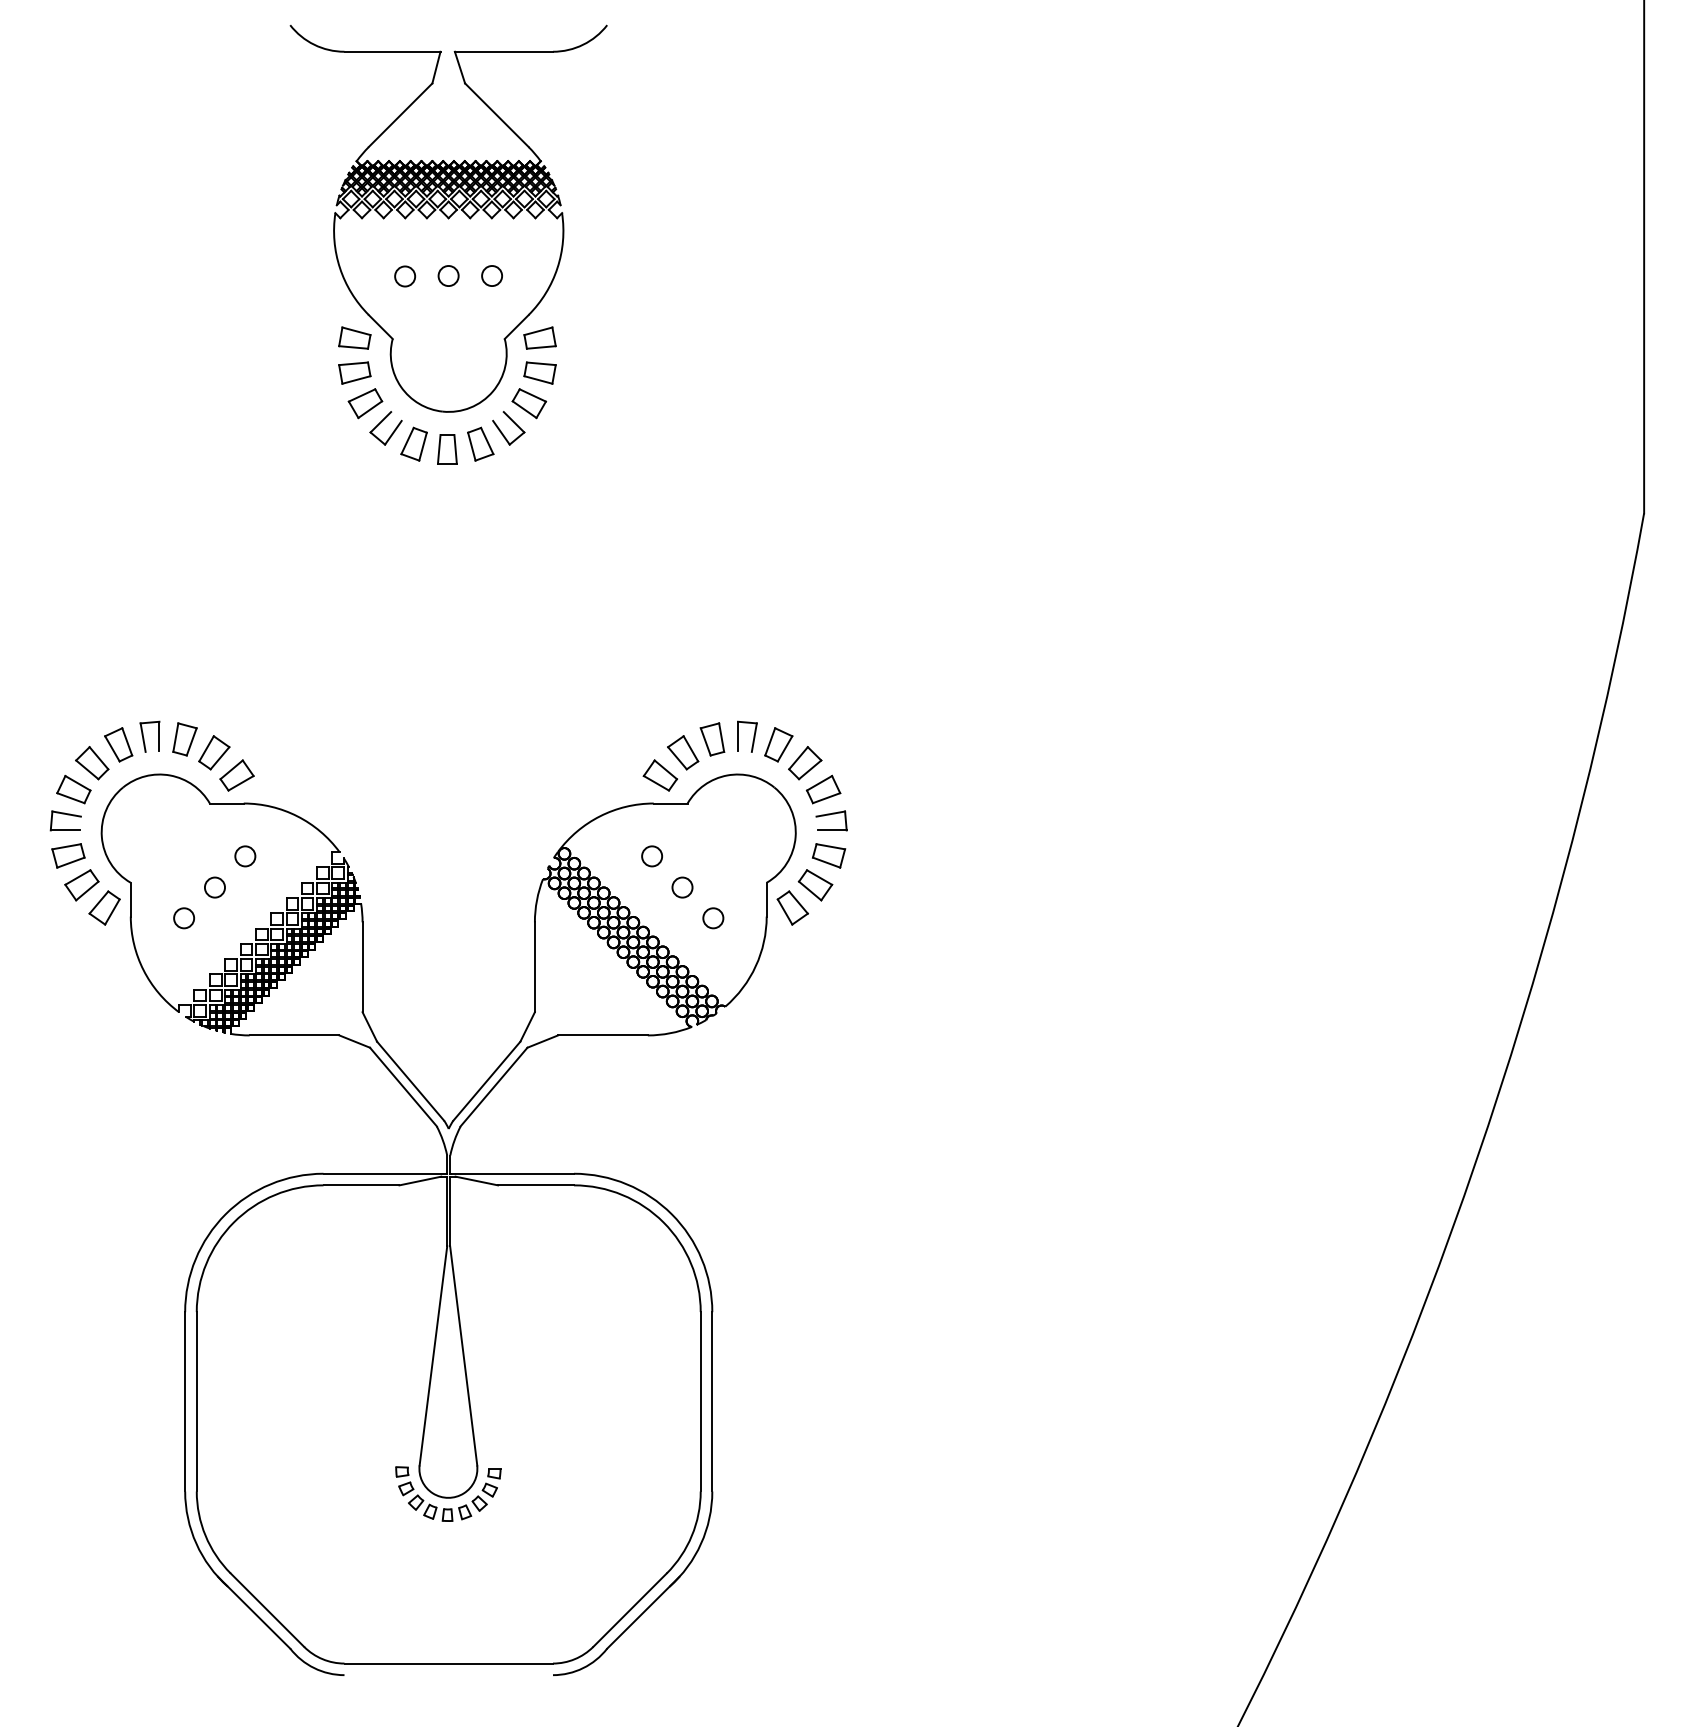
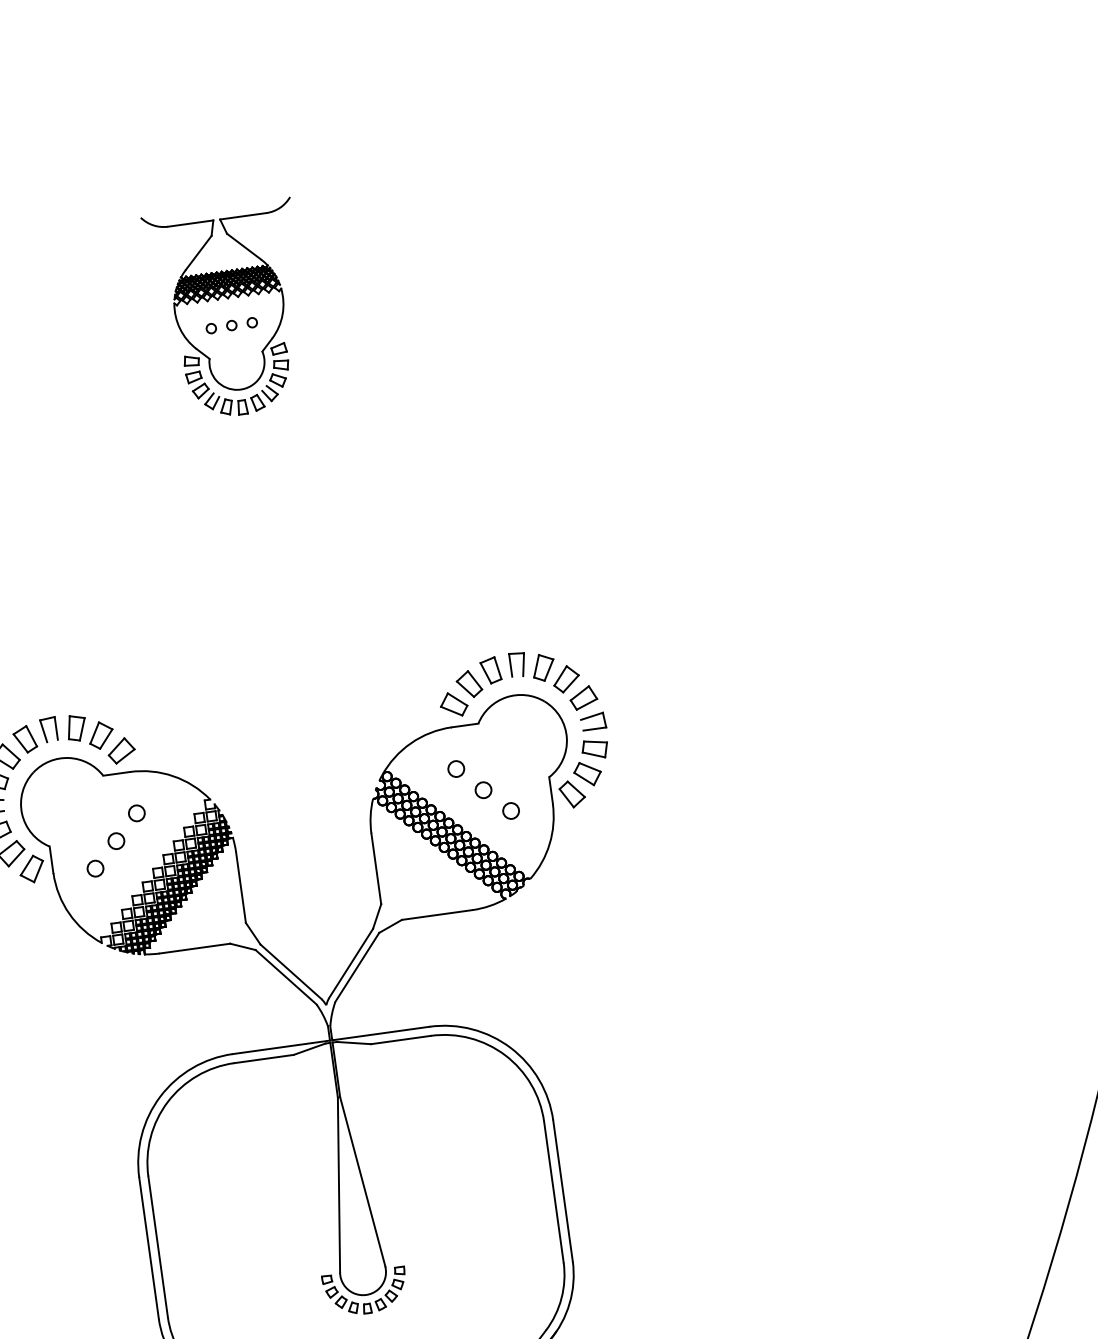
part: (448, 244) -> (229, 310), size x0.6

